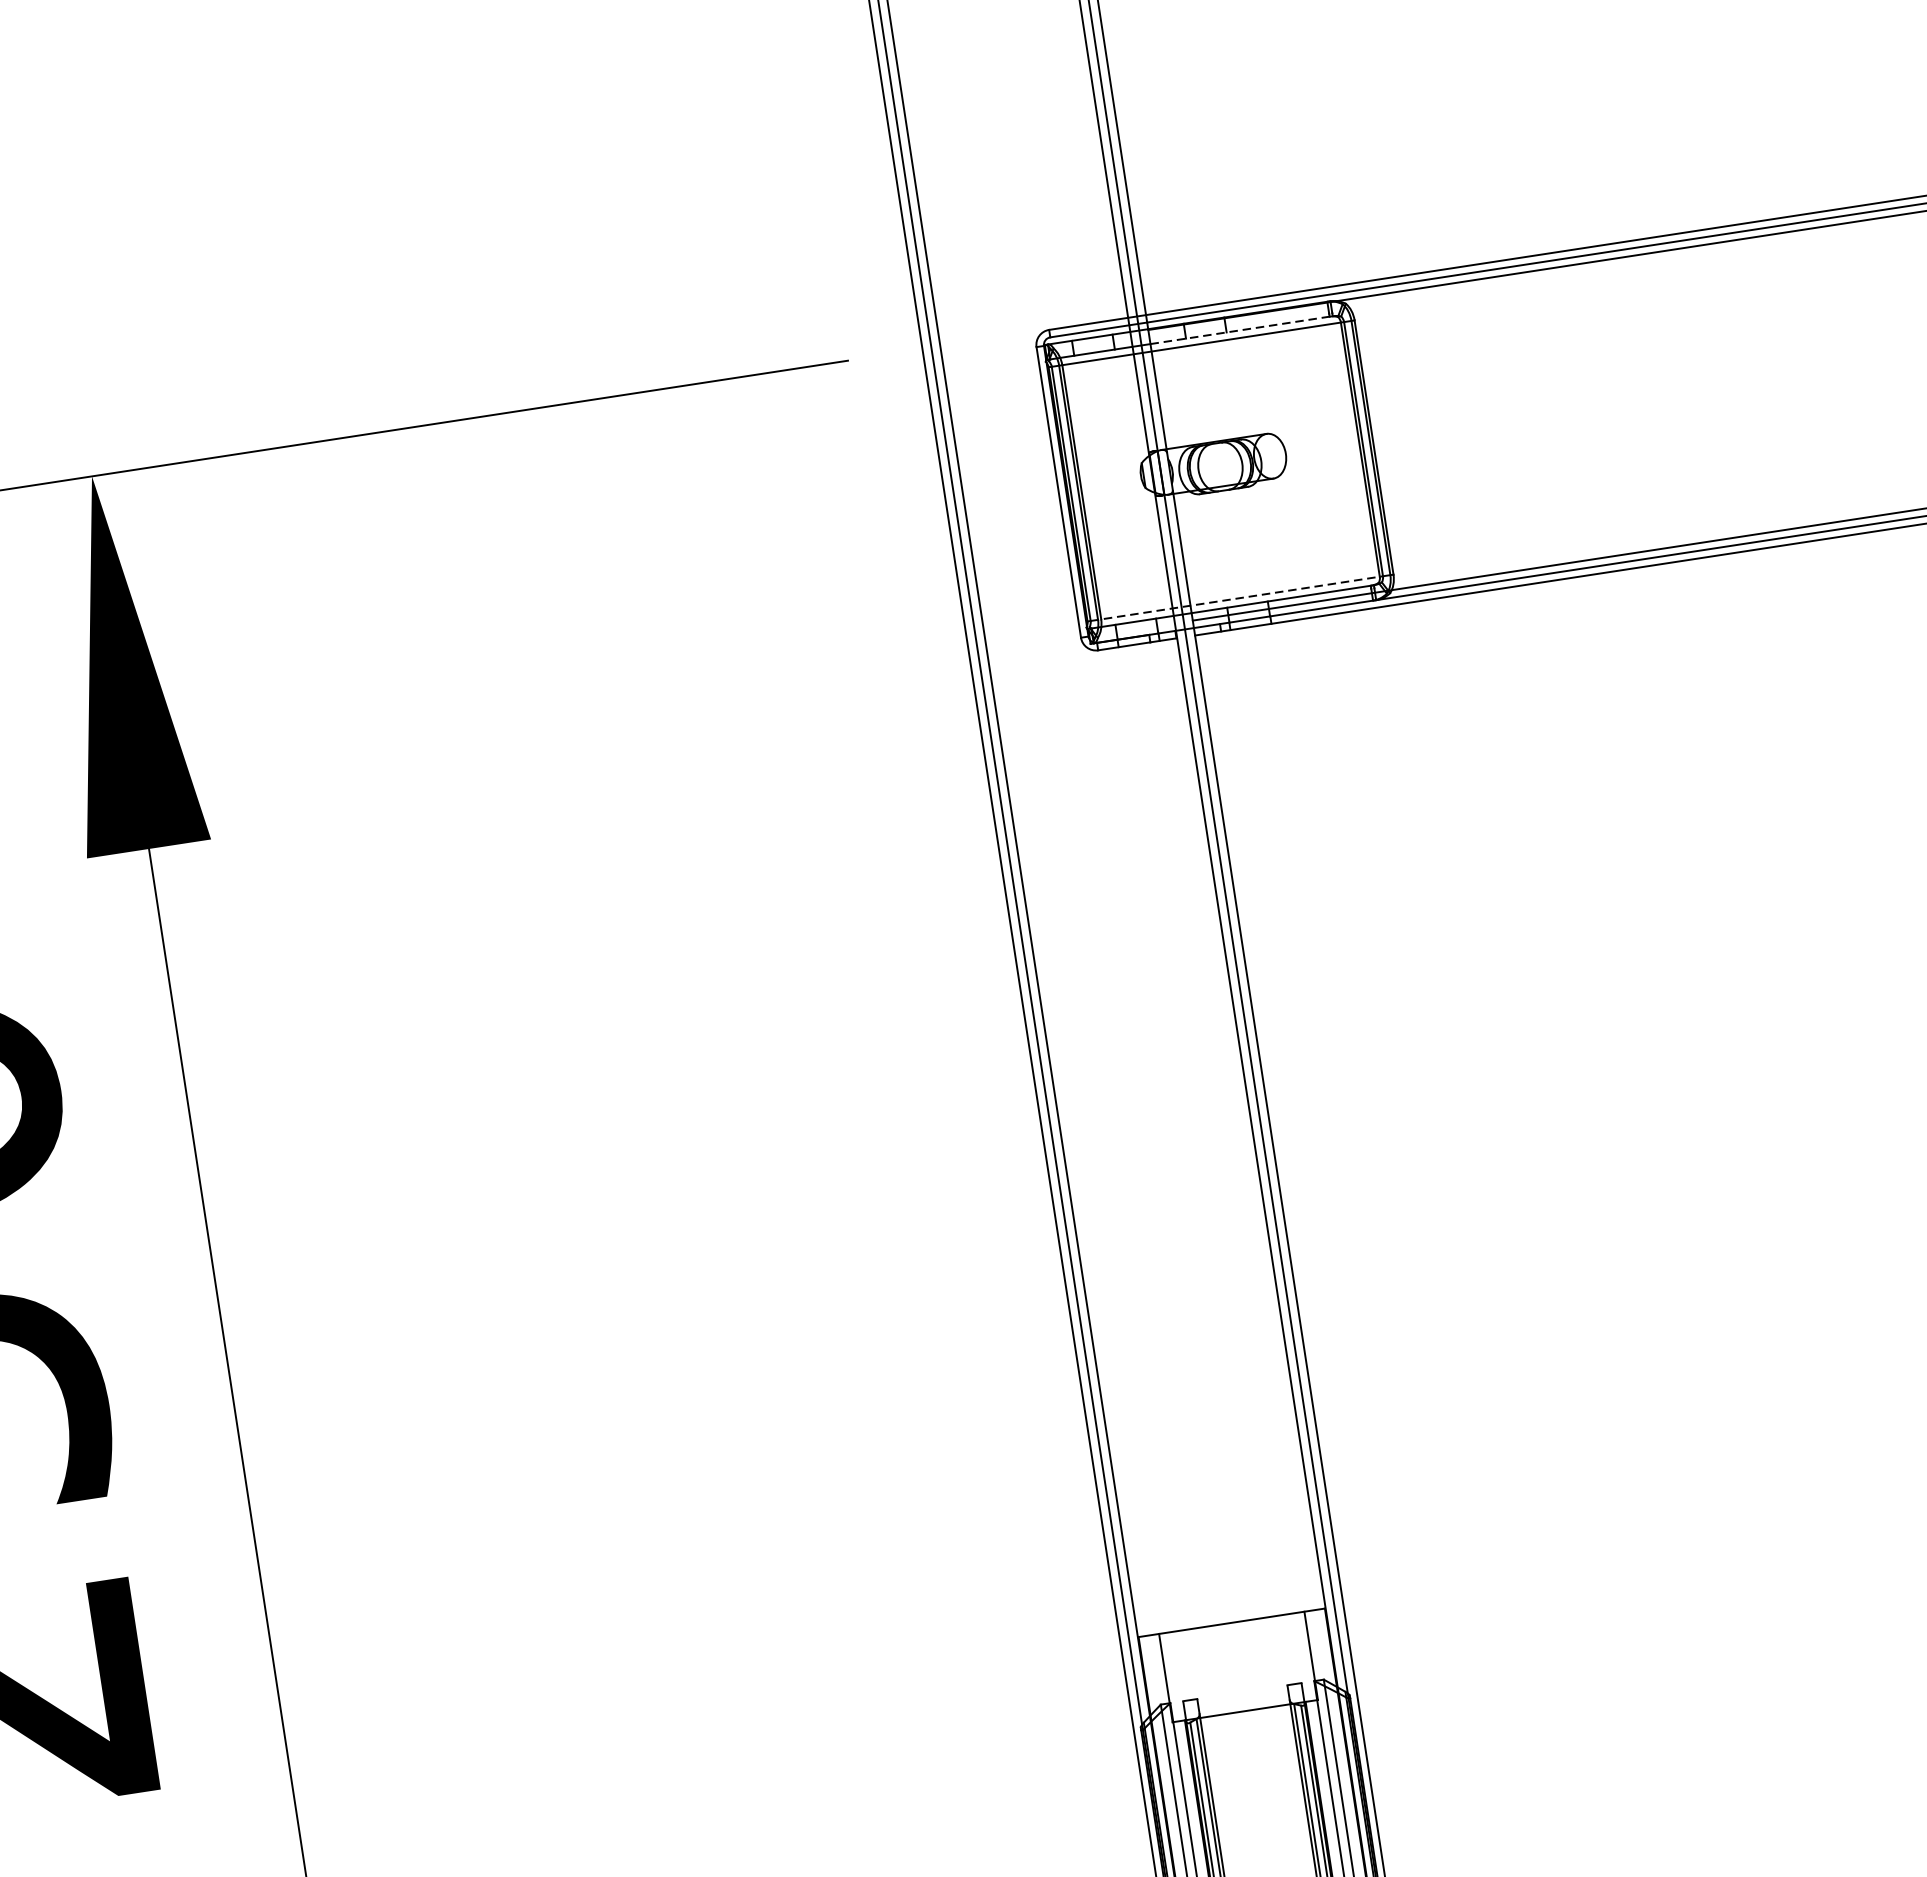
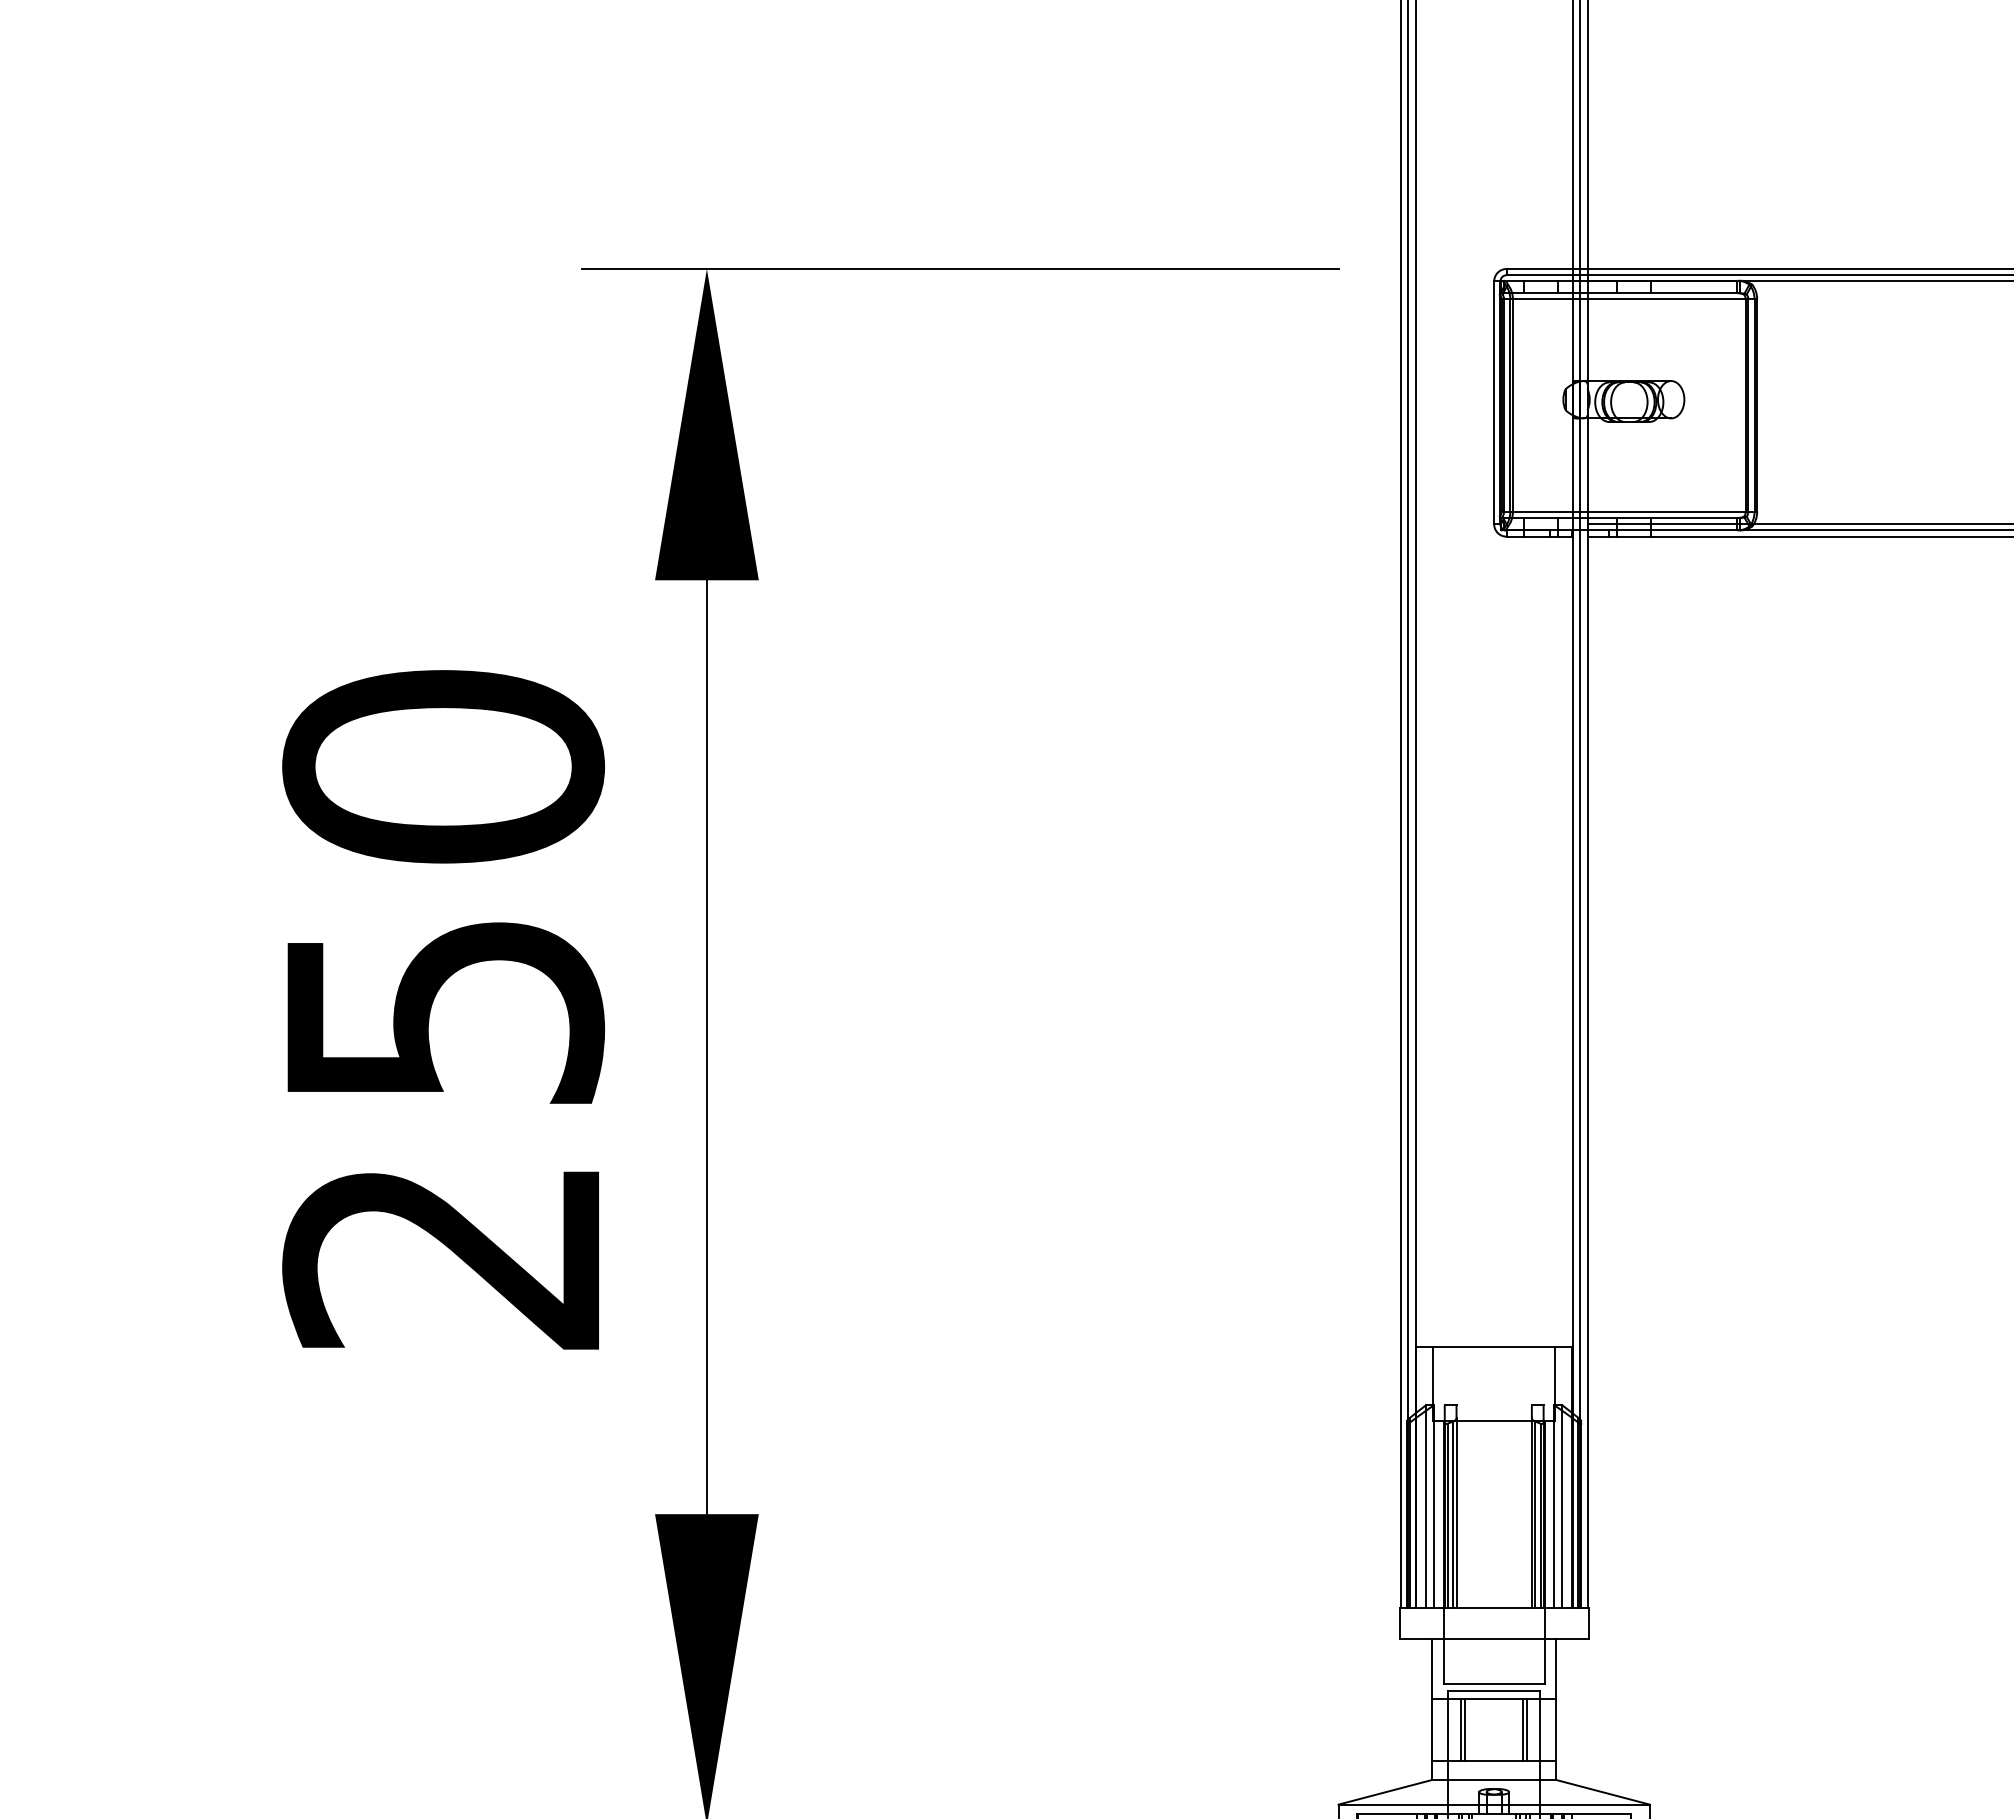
line: (1242, 330) -> (1664, 293), dashed -> solid
line: (1237, 598) -> (1626, 511), dashed -> solid

